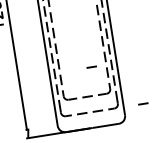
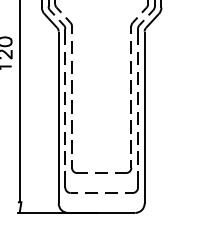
line: (91, 66) -> (112, 136), removed
line: (143, 103) -> (169, 192), removed

